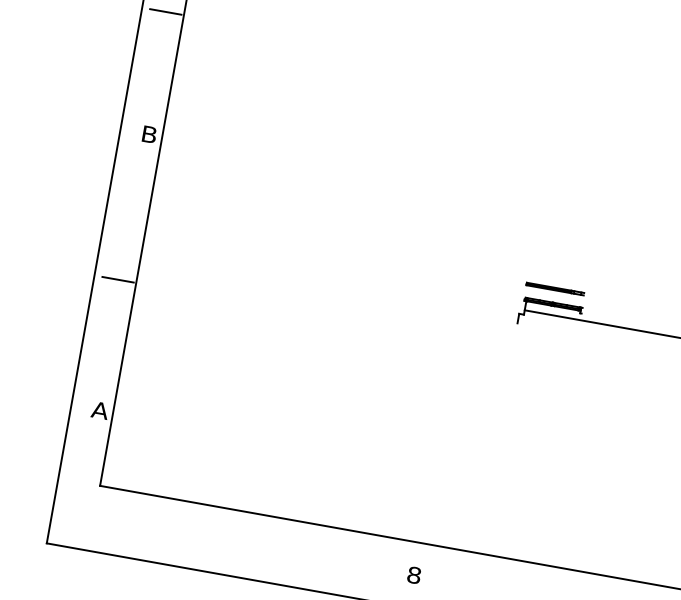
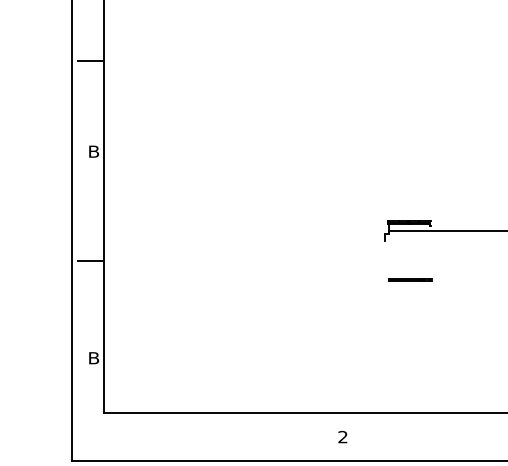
line: (555, 288) -> (410, 279), moved
text: (99, 410) -> (93, 358), A -> B
text: (413, 575) -> (342, 437), 8 -> 2

